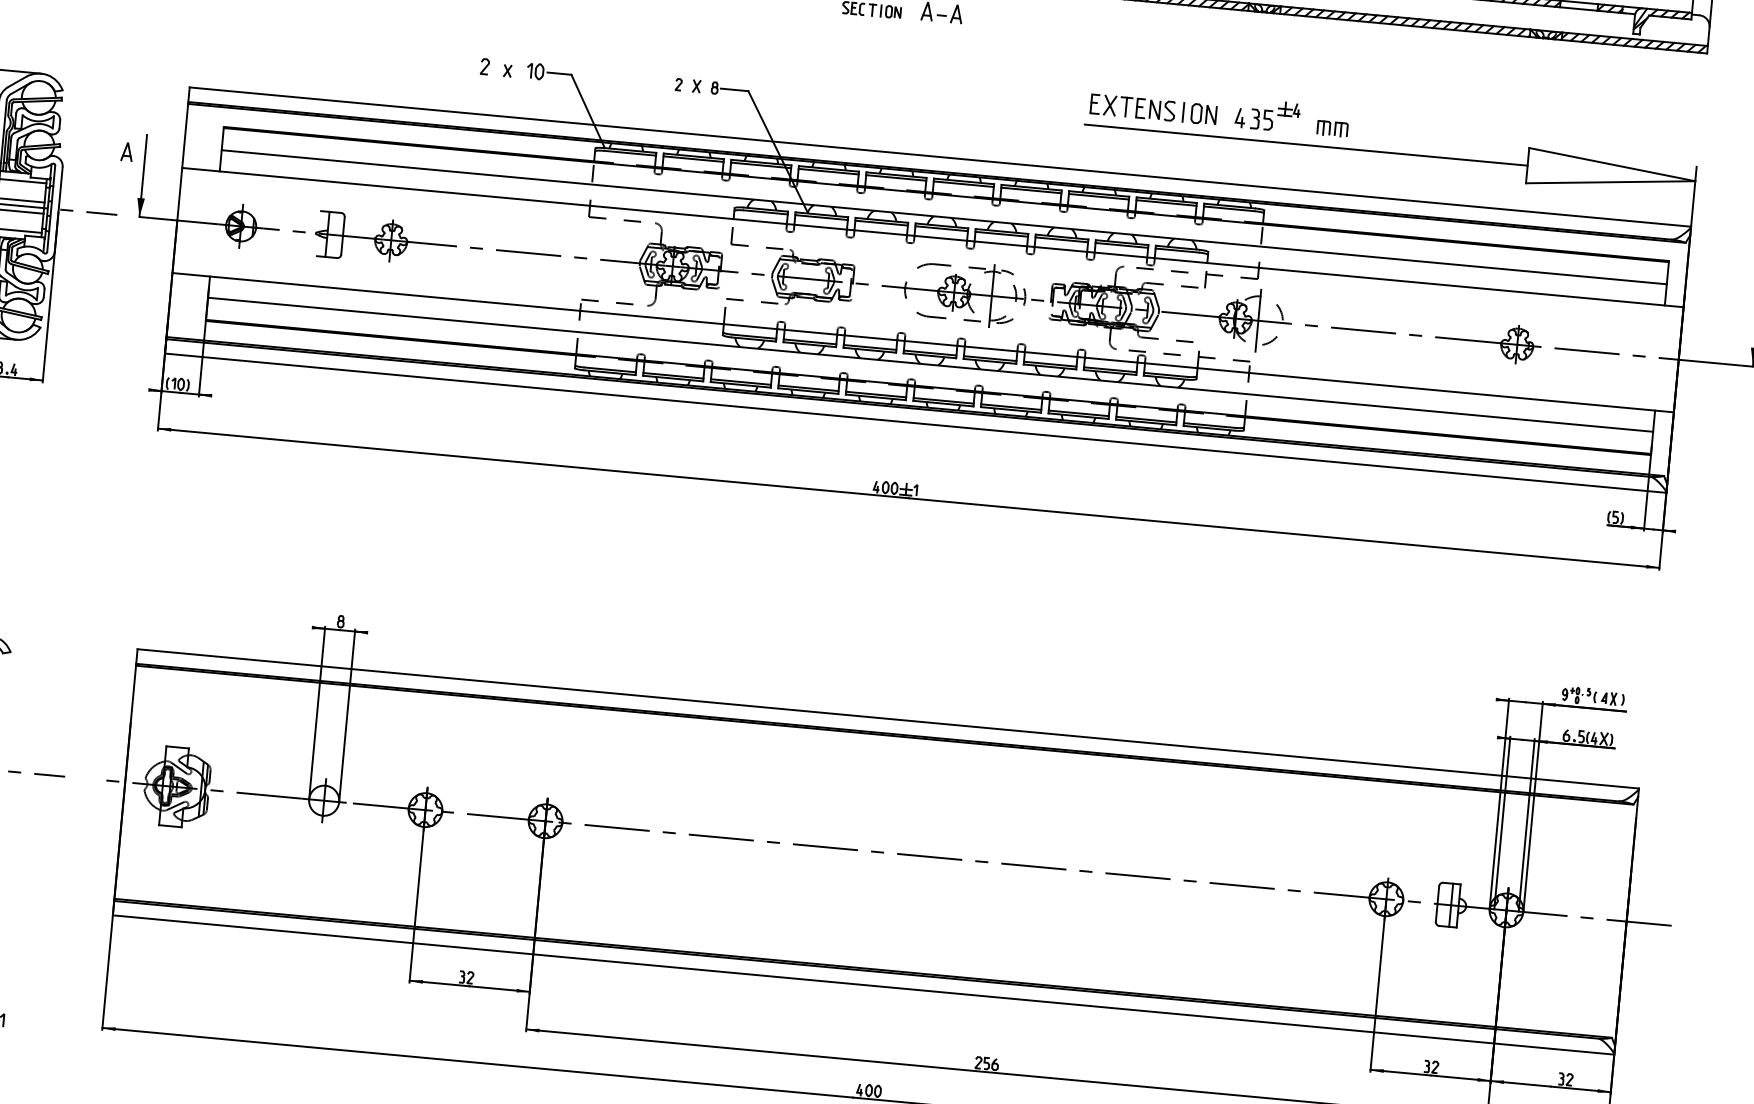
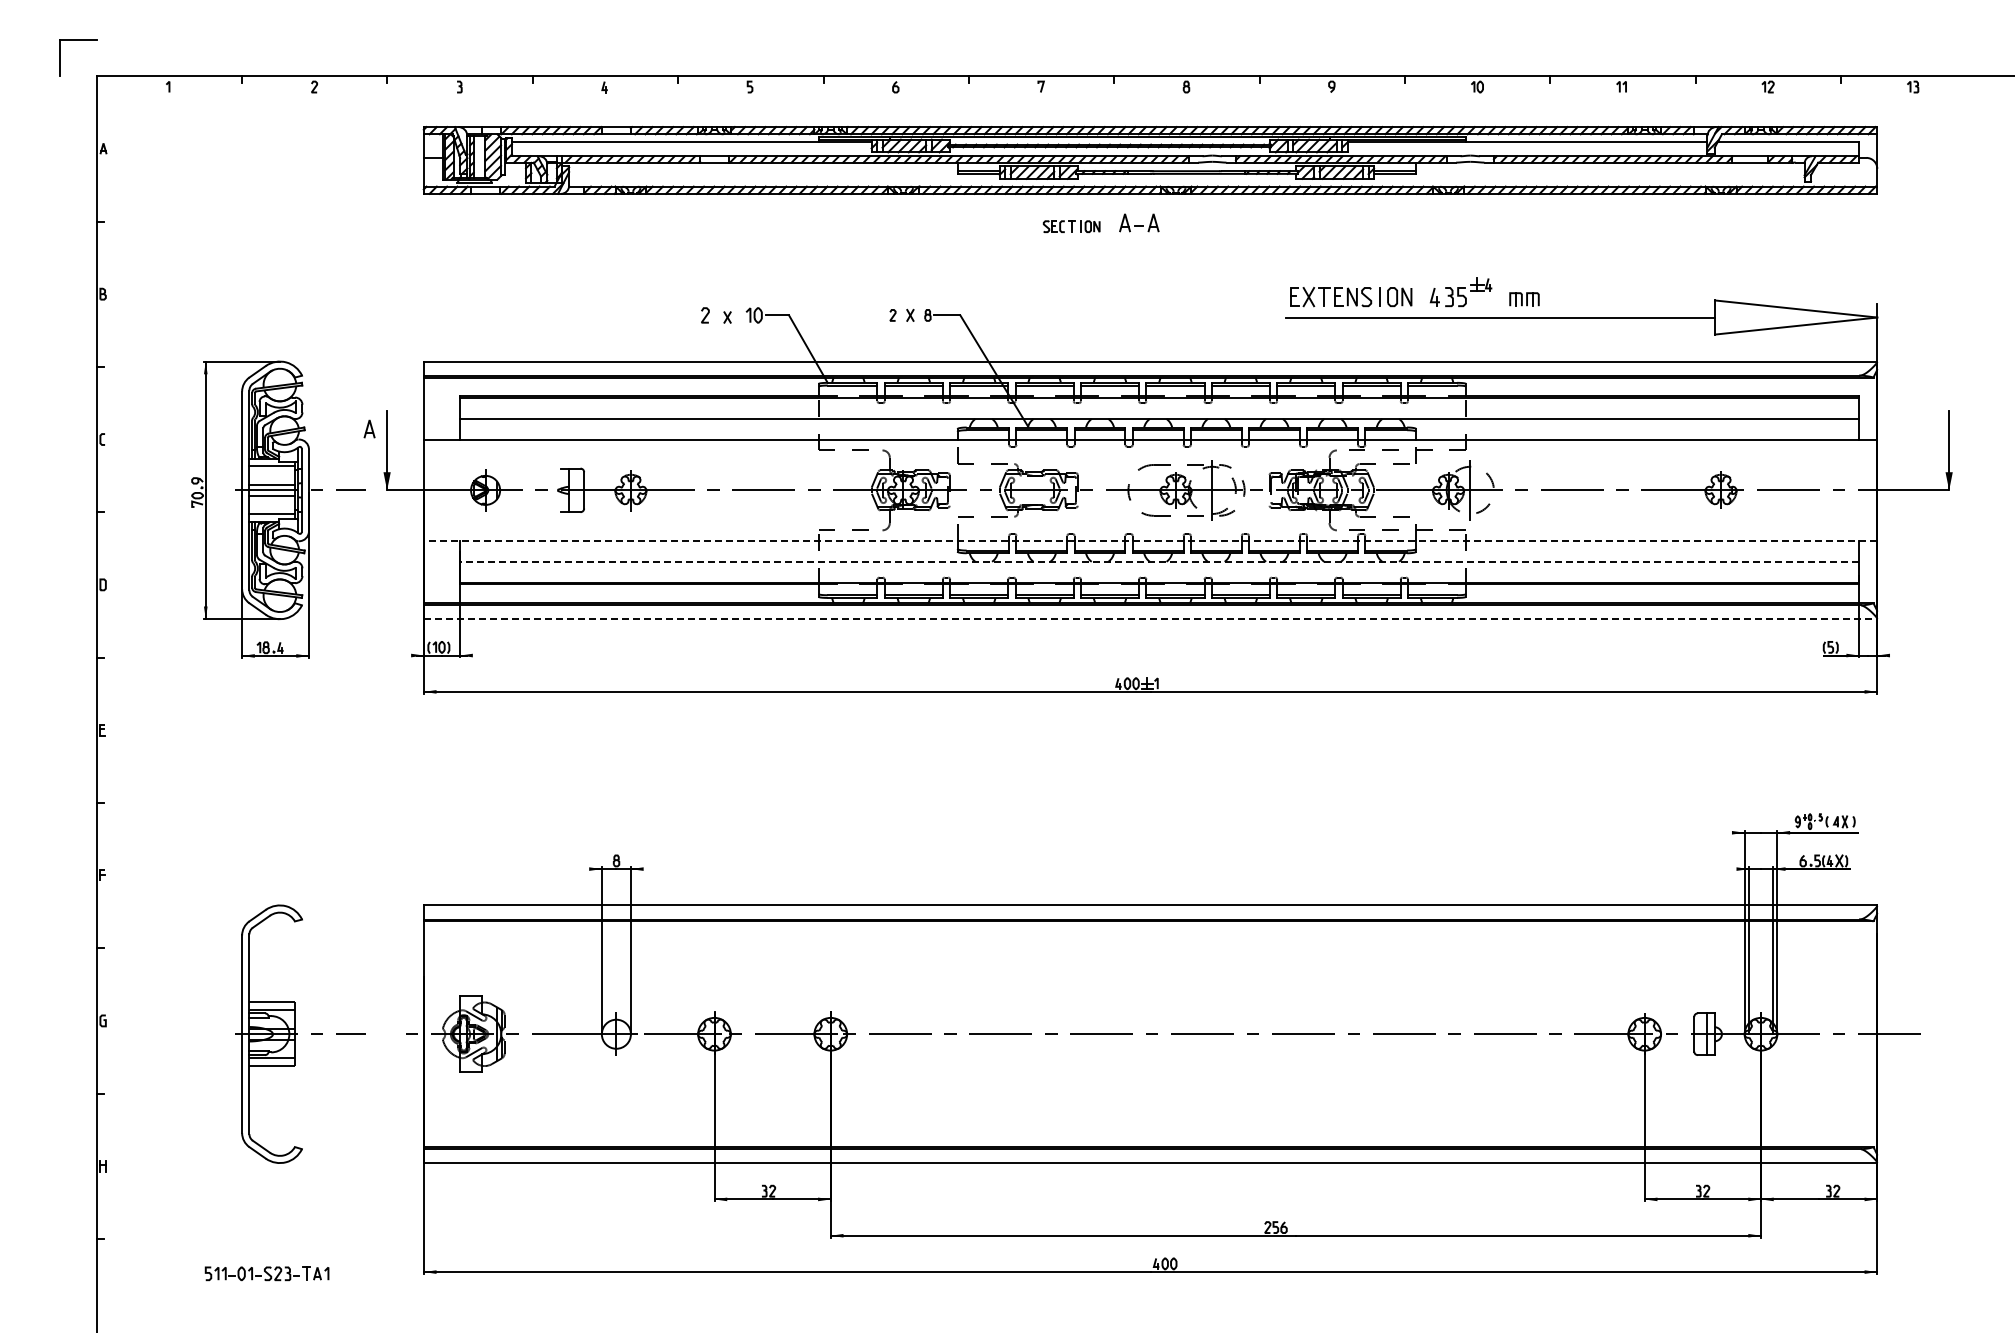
line: (923, 342) -> (1150, 541), solid -> dashed
line: (930, 364) -> (1159, 561), solid -> dashed
line: (915, 423) -> (1150, 619), solid -> dashed

